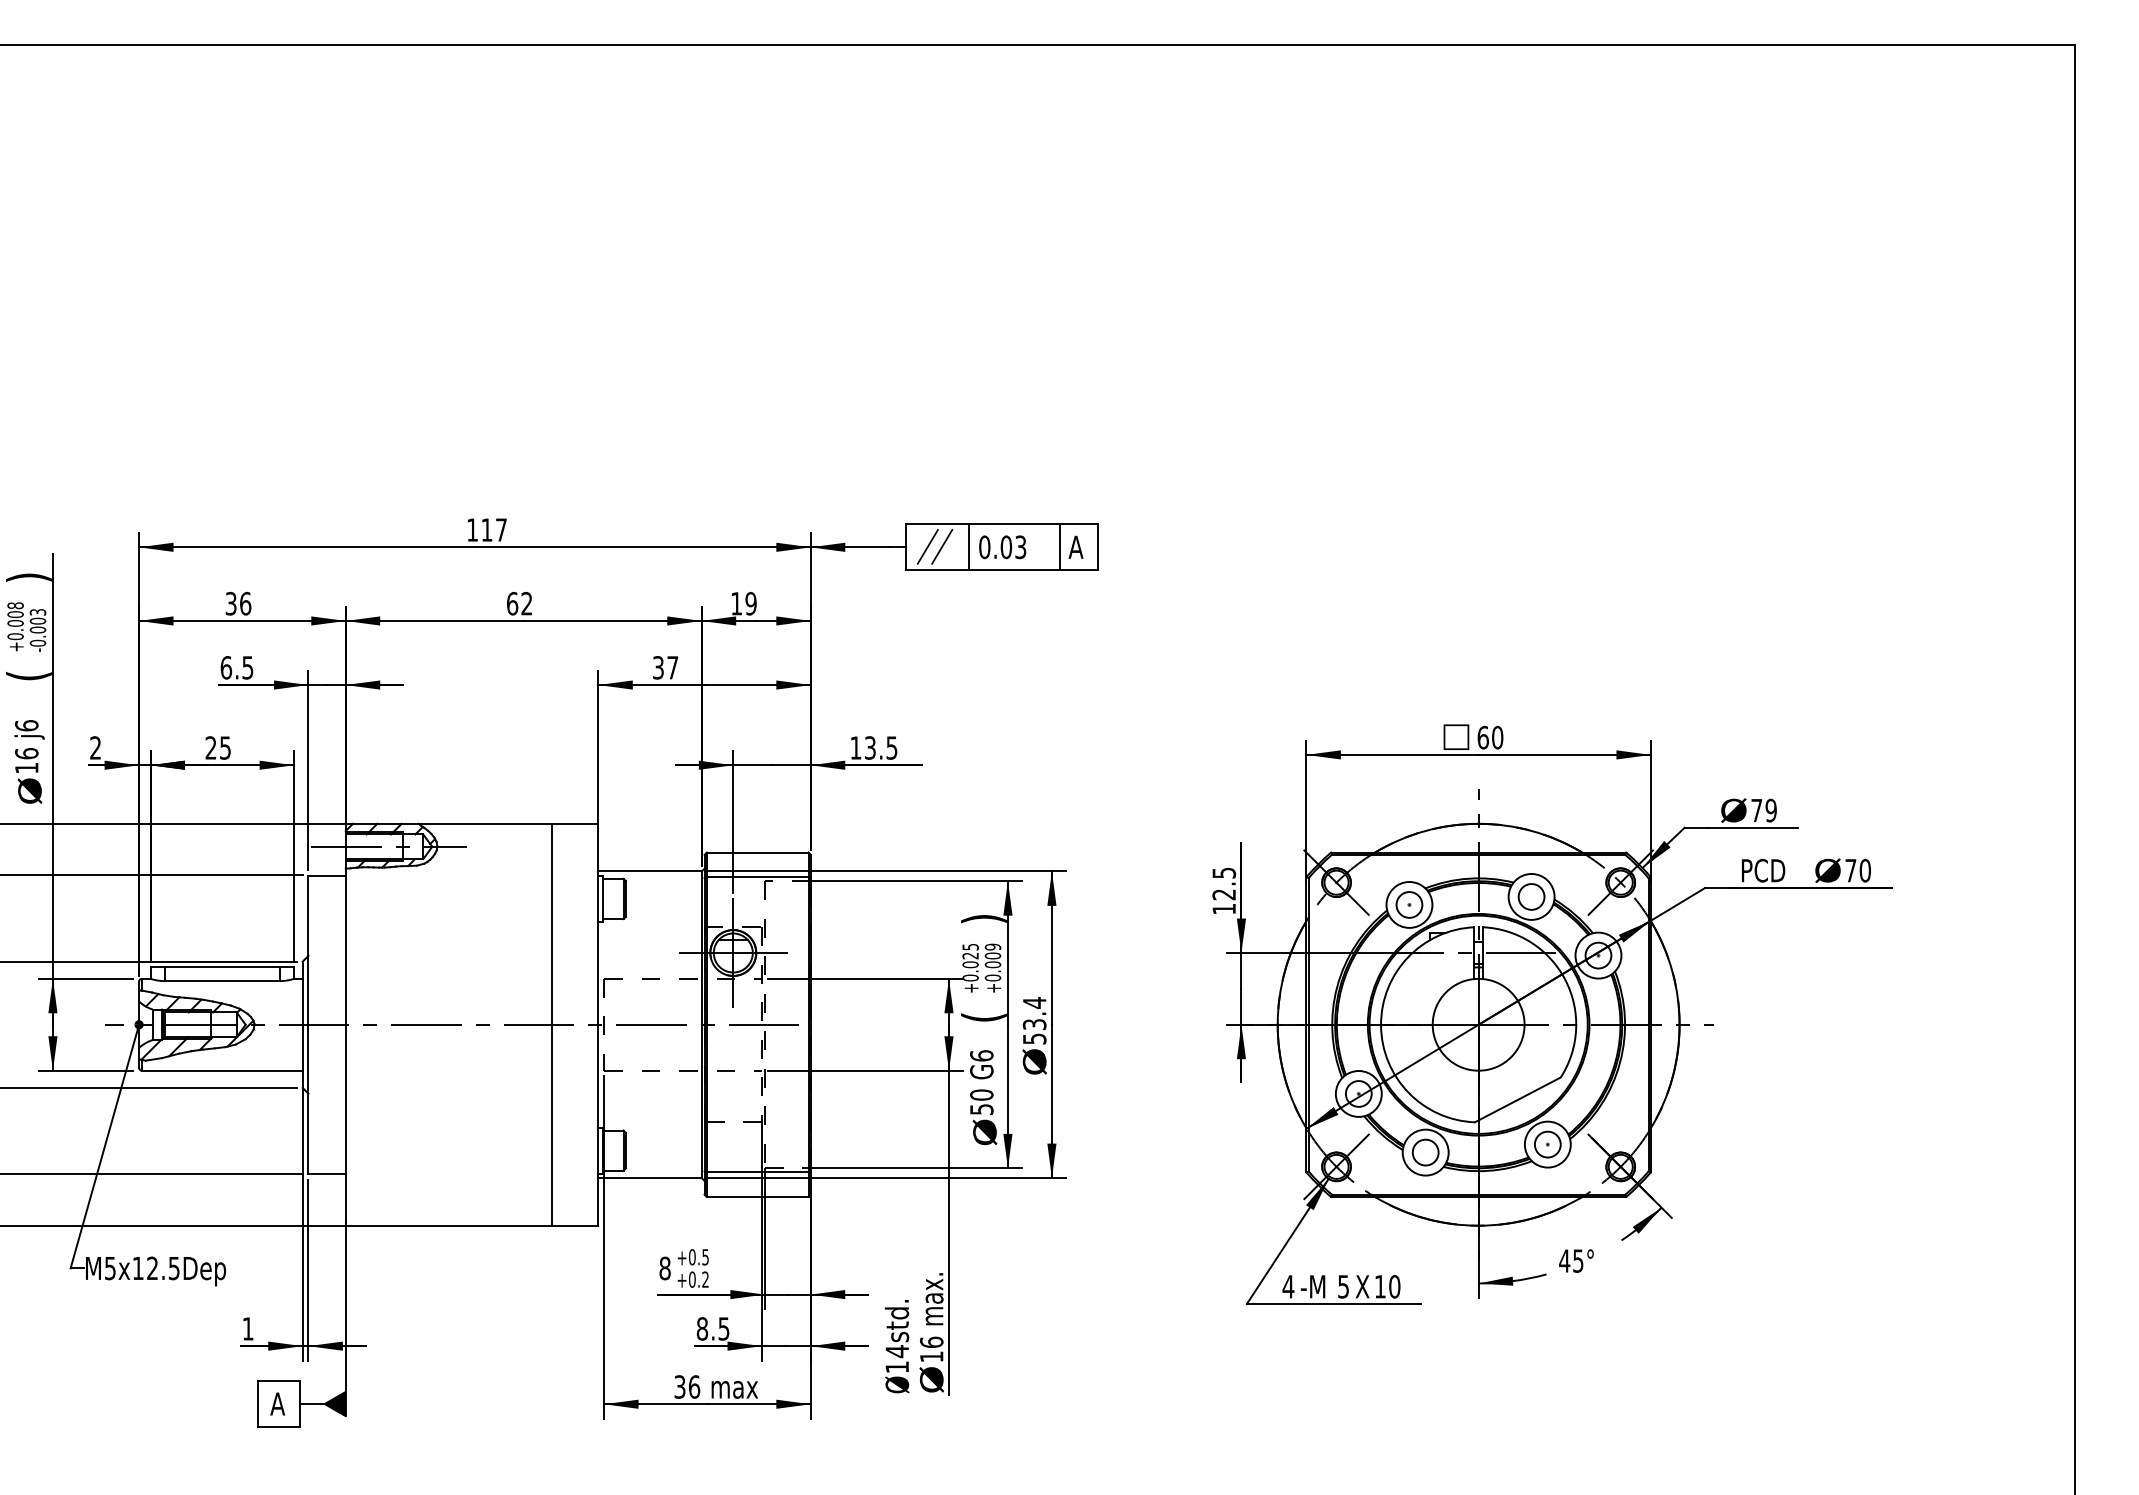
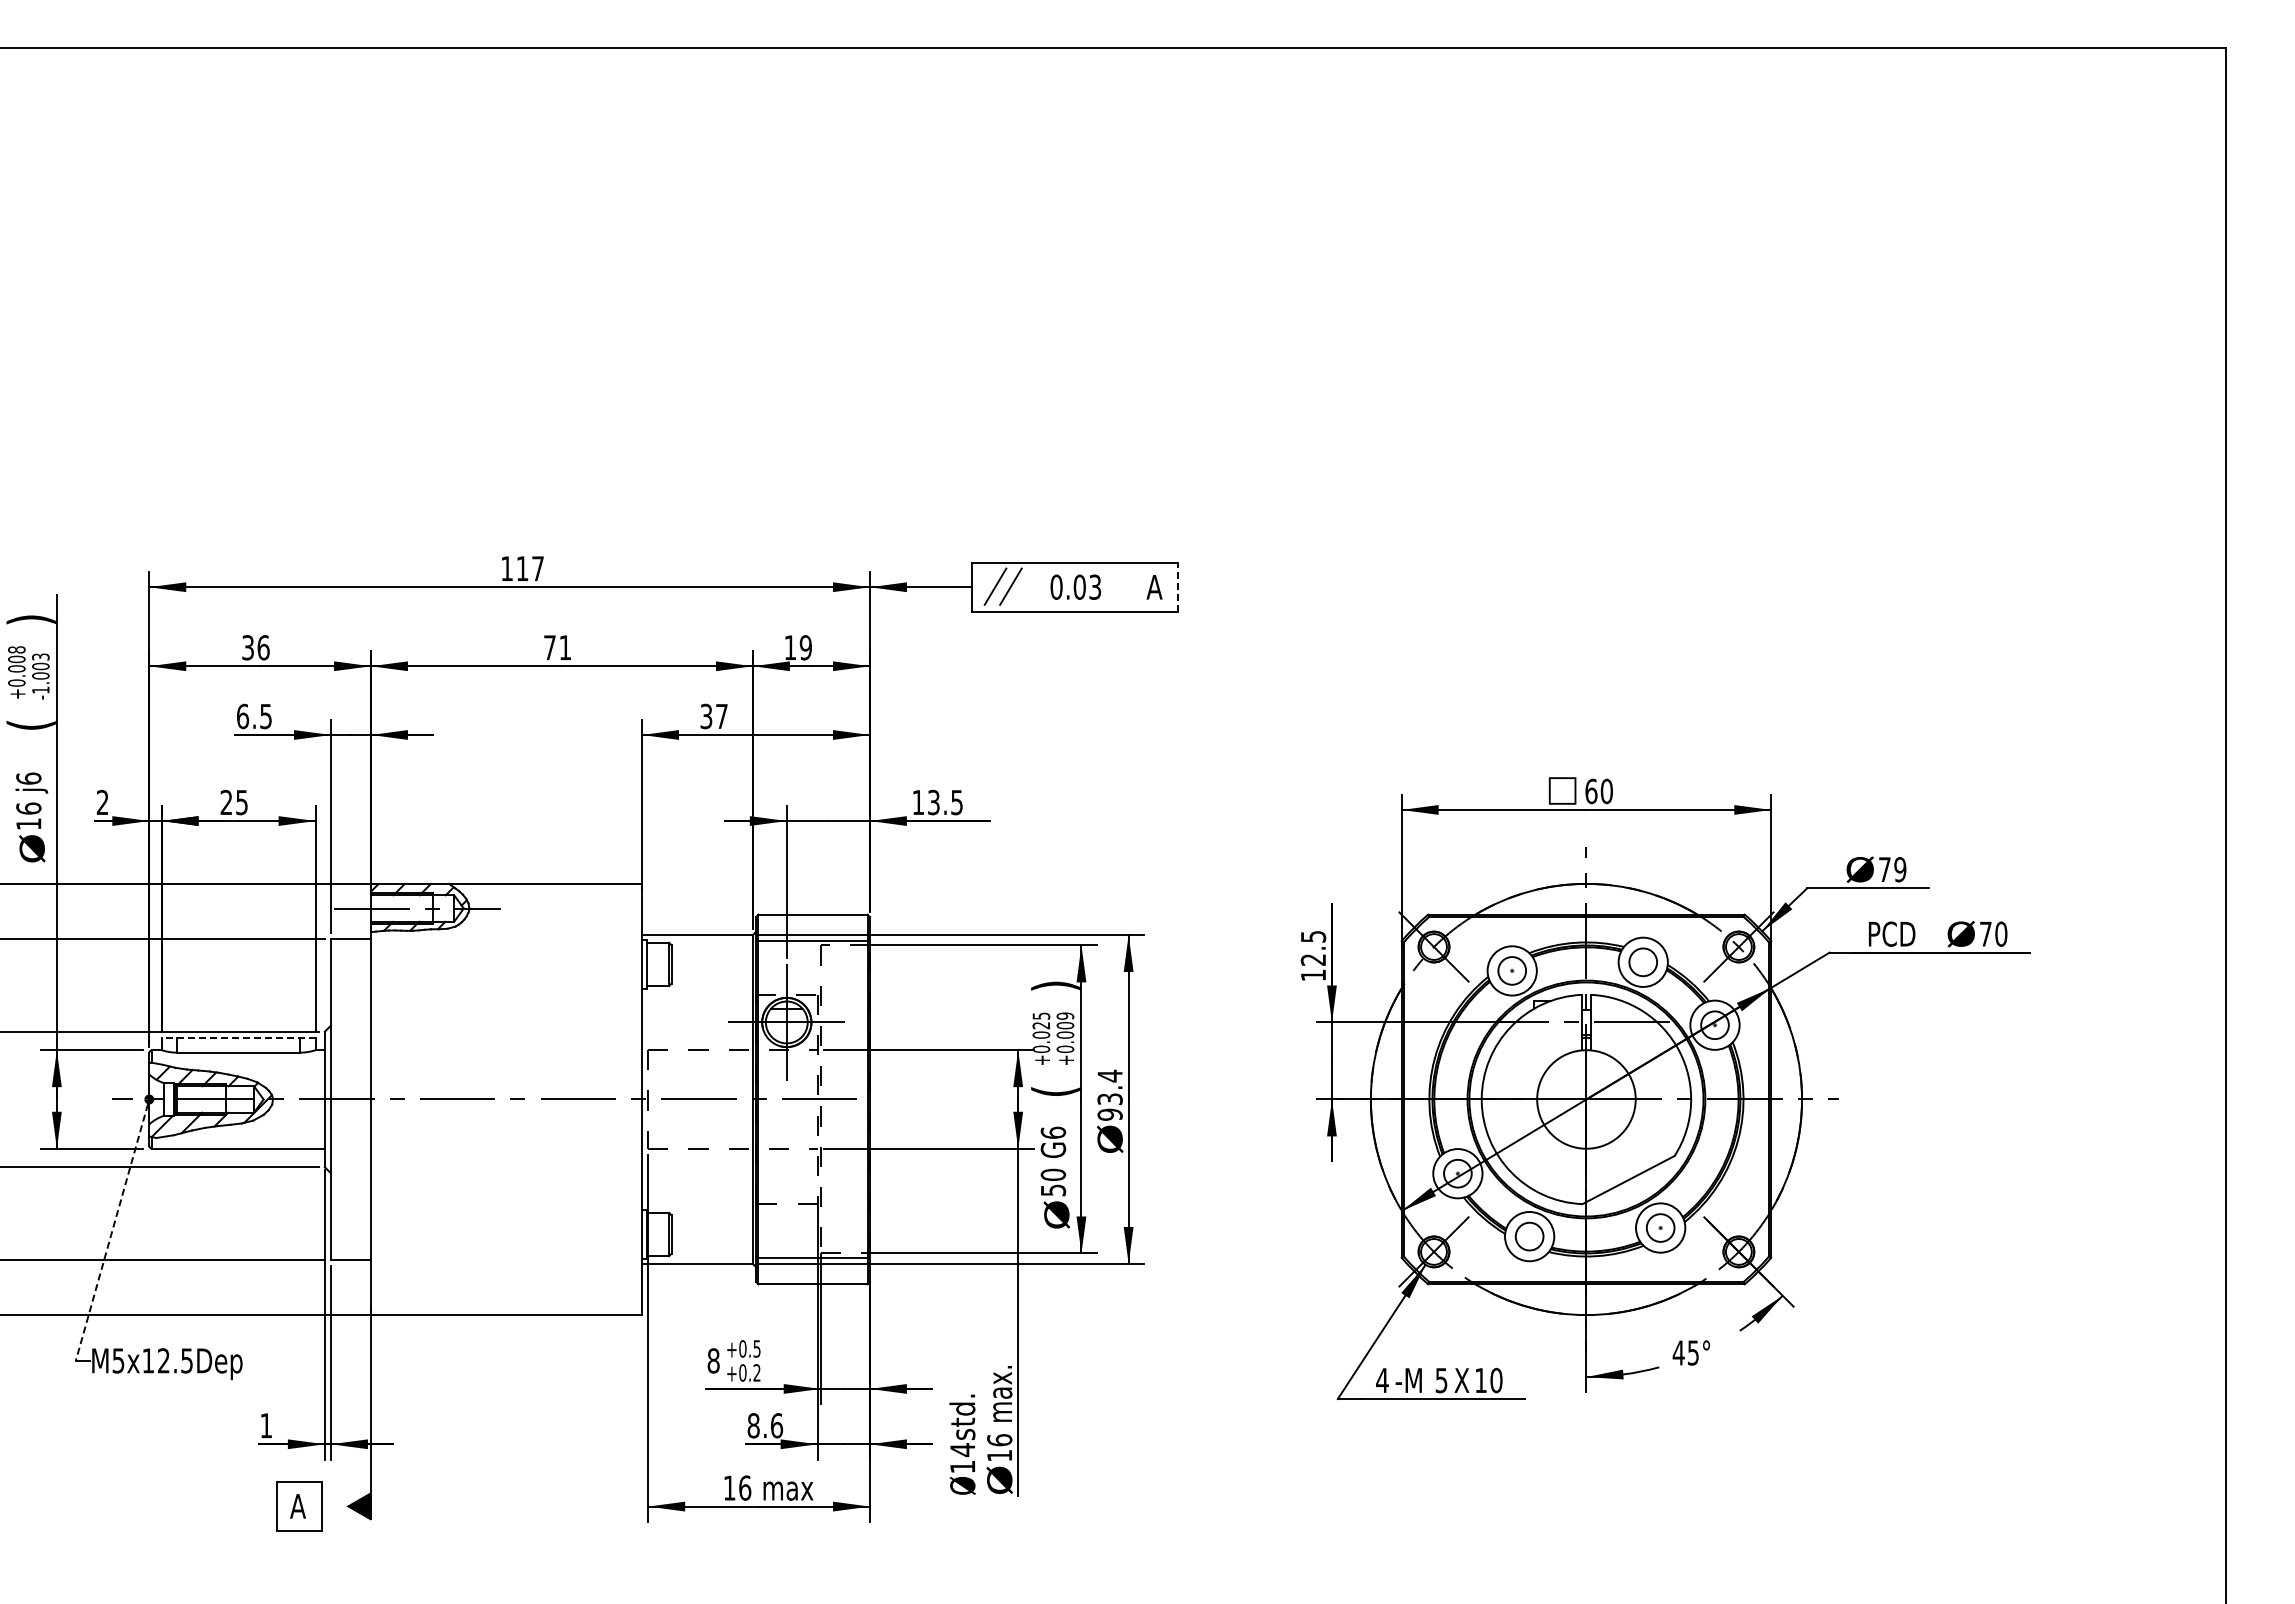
line: (968, 546) -> (1039, 586), removed
line: (1060, 546) -> (1137, 586), removed
line: (1098, 547) -> (1178, 587), solid -> dashed
text: (519, 603) -> (557, 647), 62 -> 71
text: (37, 642) -> (40, 689), -0.003 -> -1.003
line: (222, 967) -> (238, 1037), solid -> dashed
line: (552, 1024) -> (592, 1099), removed
text: (1034, 1038) -> (1109, 1114), 53.4 -> 93.4
line: (103, 1149) -> (111, 1233), solid -> dashed
text: (724, 1328) -> (777, 1425), 8.5 -> 8.6
text: (679, 1386) -> (729, 1487), 36 -> 16
line: (310, 1404) -> (333, 1506), removed

